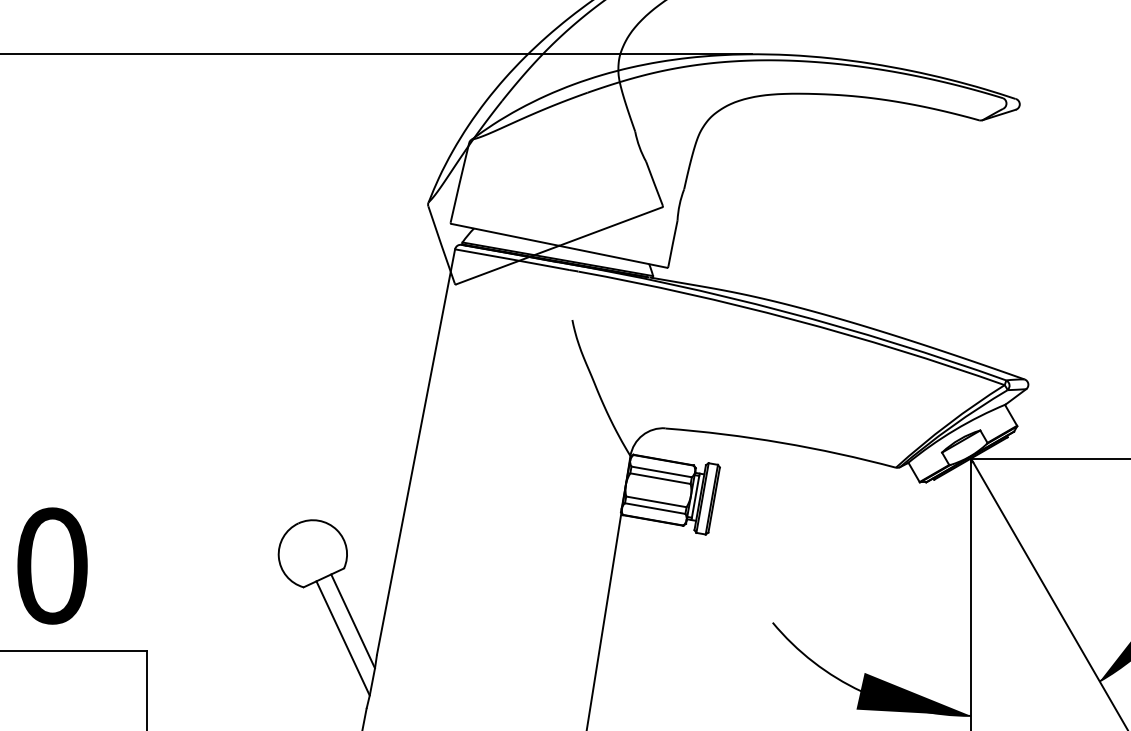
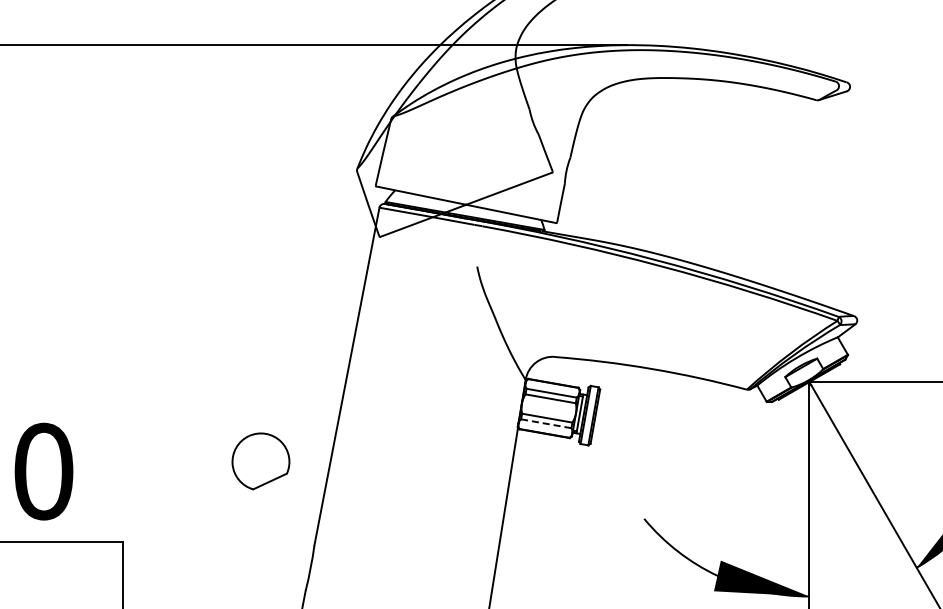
line: (655, 508) -> (546, 423), solid -> dashed
line: (353, 621) -> (294, 517), removed
line: (342, 637) -> (285, 531), removed

